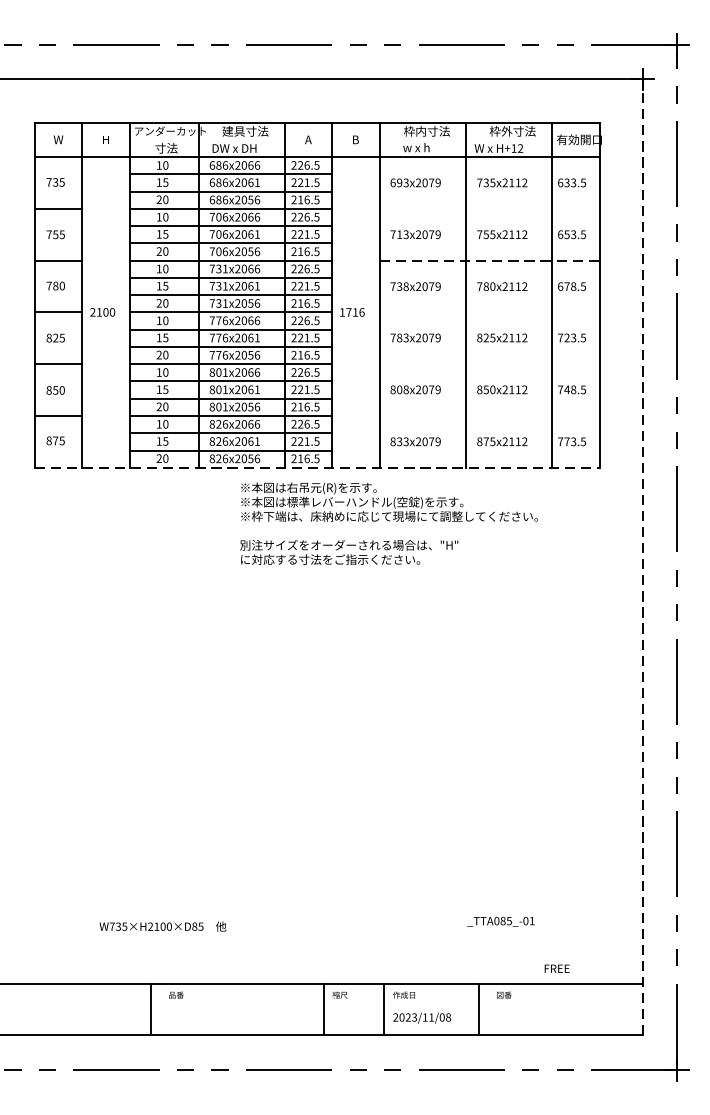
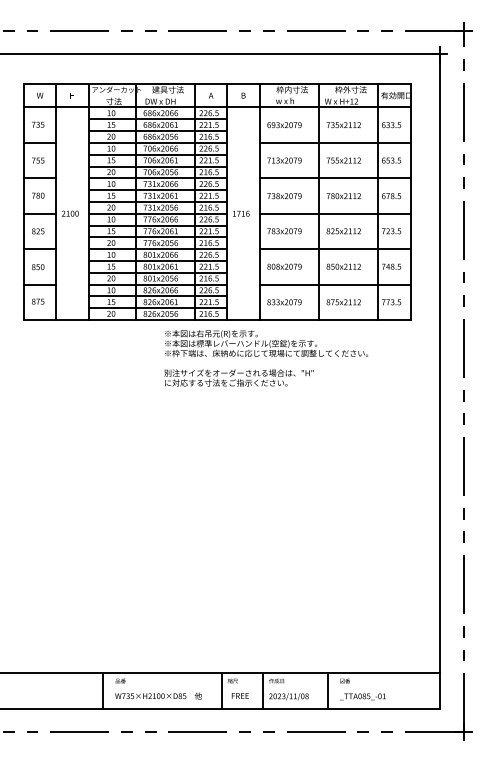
line: (488, 208) -> (334, 142), added
line: (490, 260) -> (335, 178), dashed -> solid
line: (488, 312) -> (334, 213), added
line: (488, 364) -> (334, 249), added
line: (488, 415) -> (334, 284), added
line: (317, 468) -> (217, 320), dashed -> solid
line: (643, 557) -> (440, 381), dashed -> solid
text: (500, 921) -> (362, 696), moved
text: (162, 925) -> (158, 695), moved
text: (555, 968) -> (239, 695), moved

